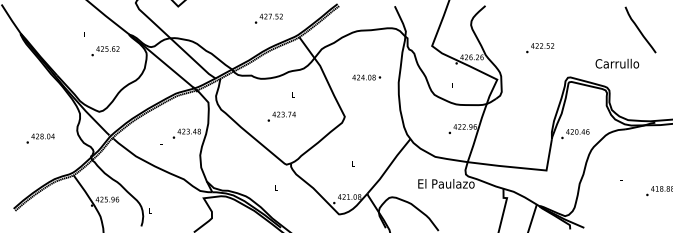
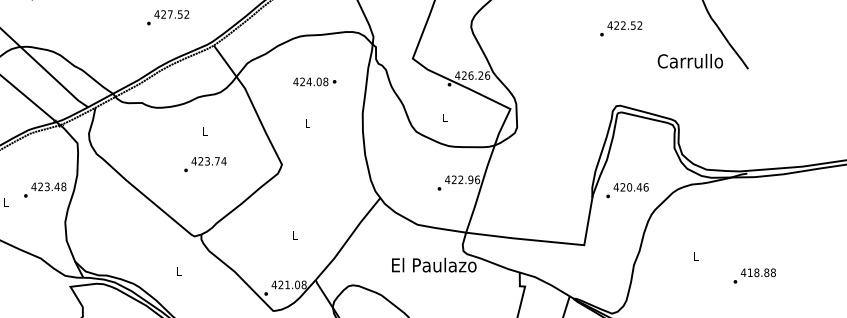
text: (540, 48) -> (621, 29), moved
text: (617, 63) -> (690, 60), moved
text: (366, 77) -> (314, 81), moved
text: (281, 116) -> (205, 164), moved

